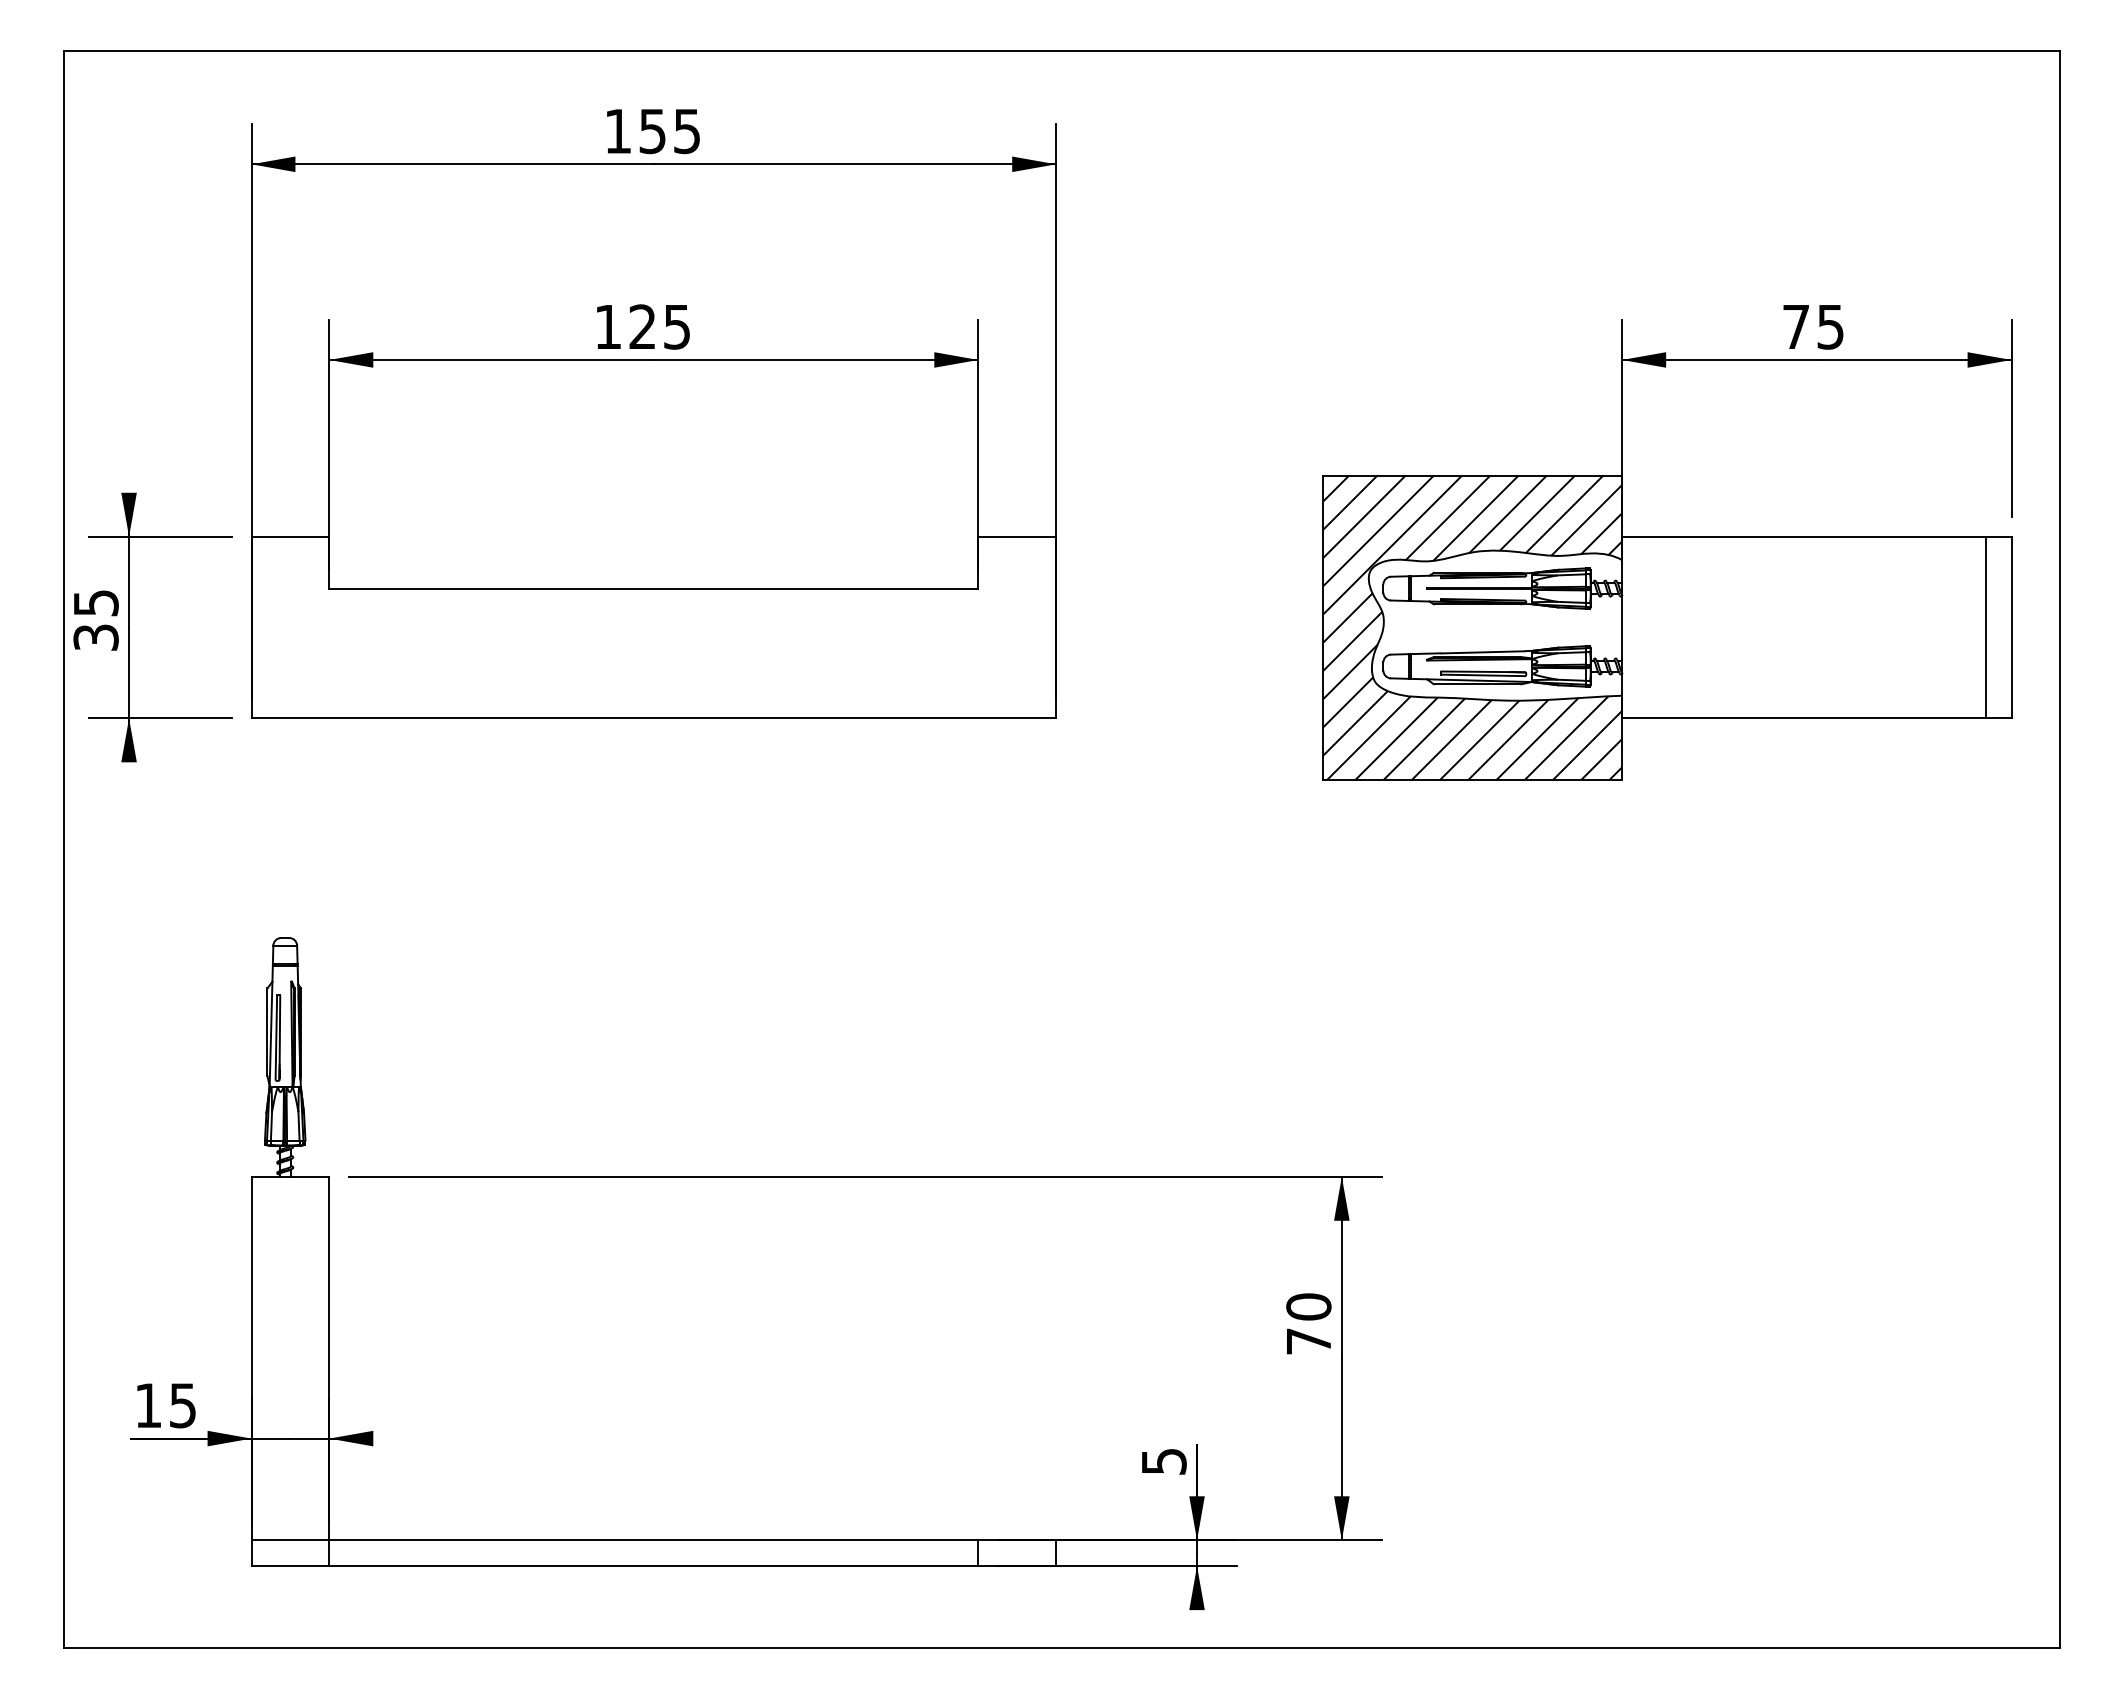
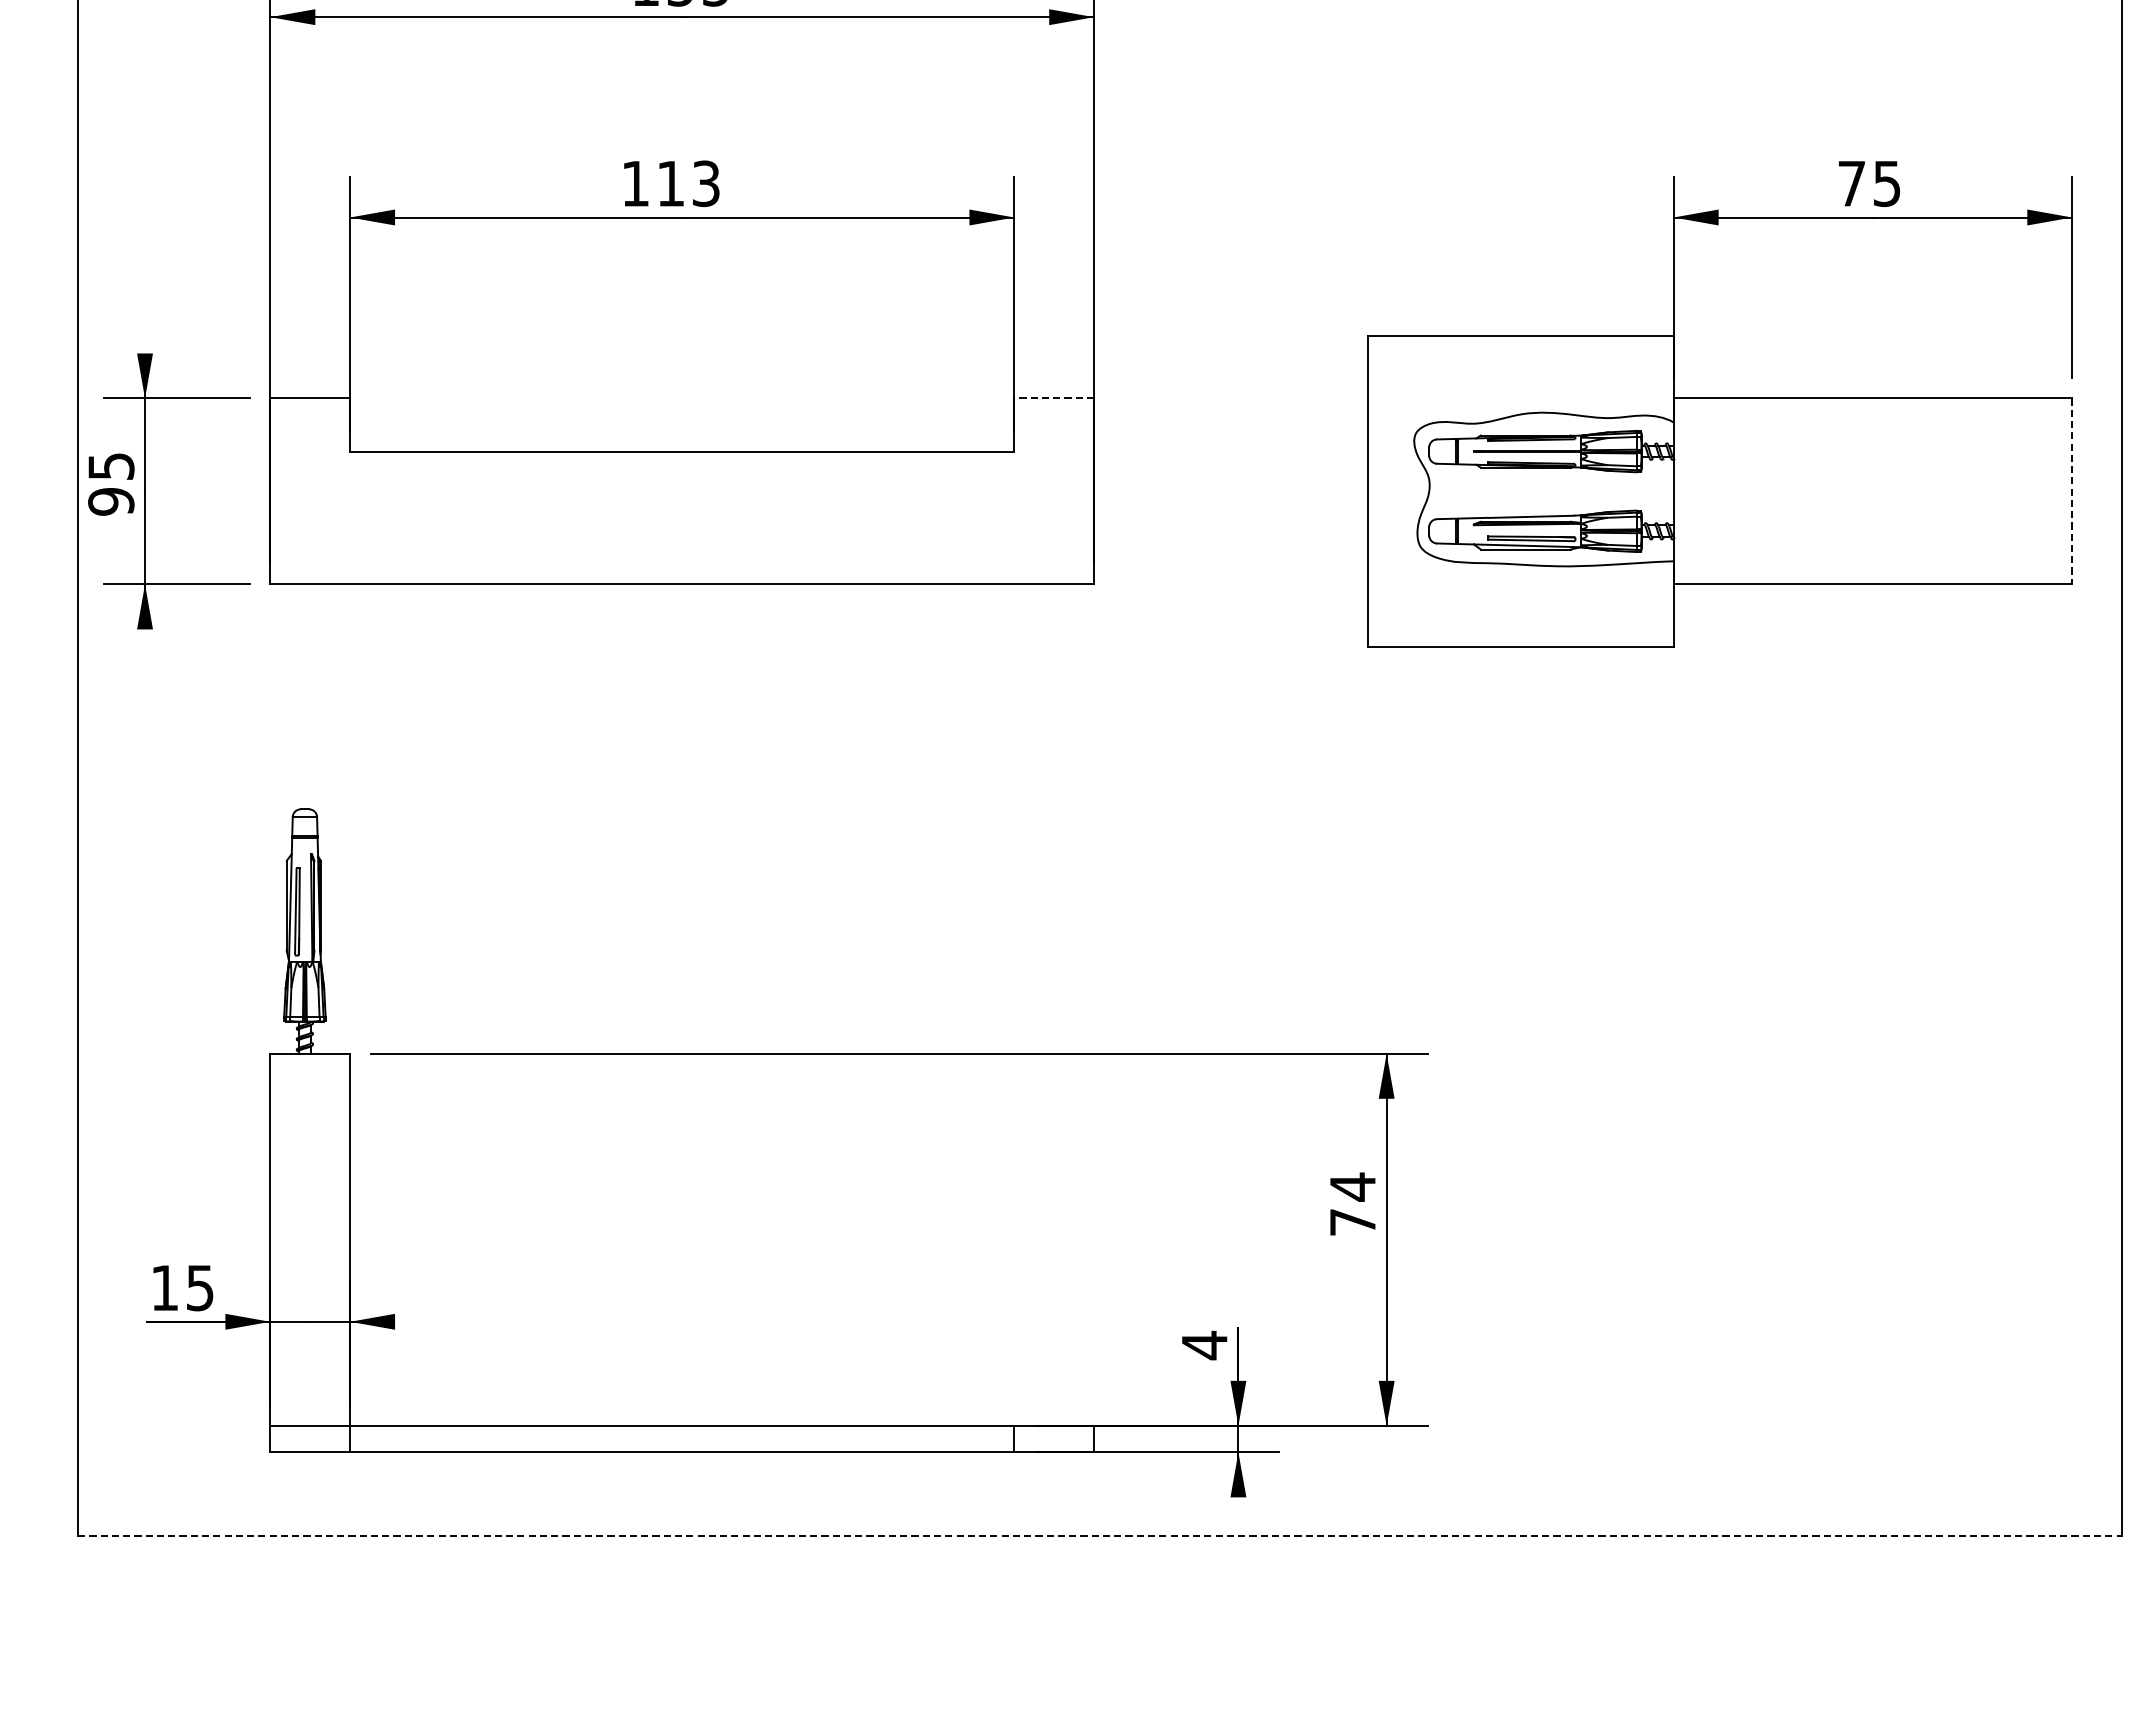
text: (659, 326) -> (688, 183), 125 -> 113
line: (1017, 536) -> (1054, 398), solid -> dashed
hatch: (1472, 627) -> (1520, 491), removed
line: (1985, 627) -> (2045, 491), removed
line: (2011, 627) -> (2072, 491), solid -> dashed
text: (95, 637) -> (110, 501), 35 -> 95
text: (1308, 1306) -> (1352, 1186), 70 -> 74
text: (1164, 1461) -> (1205, 1345), 5 -> 4
line: (1062, 1648) -> (1100, 1536), solid -> dashed

